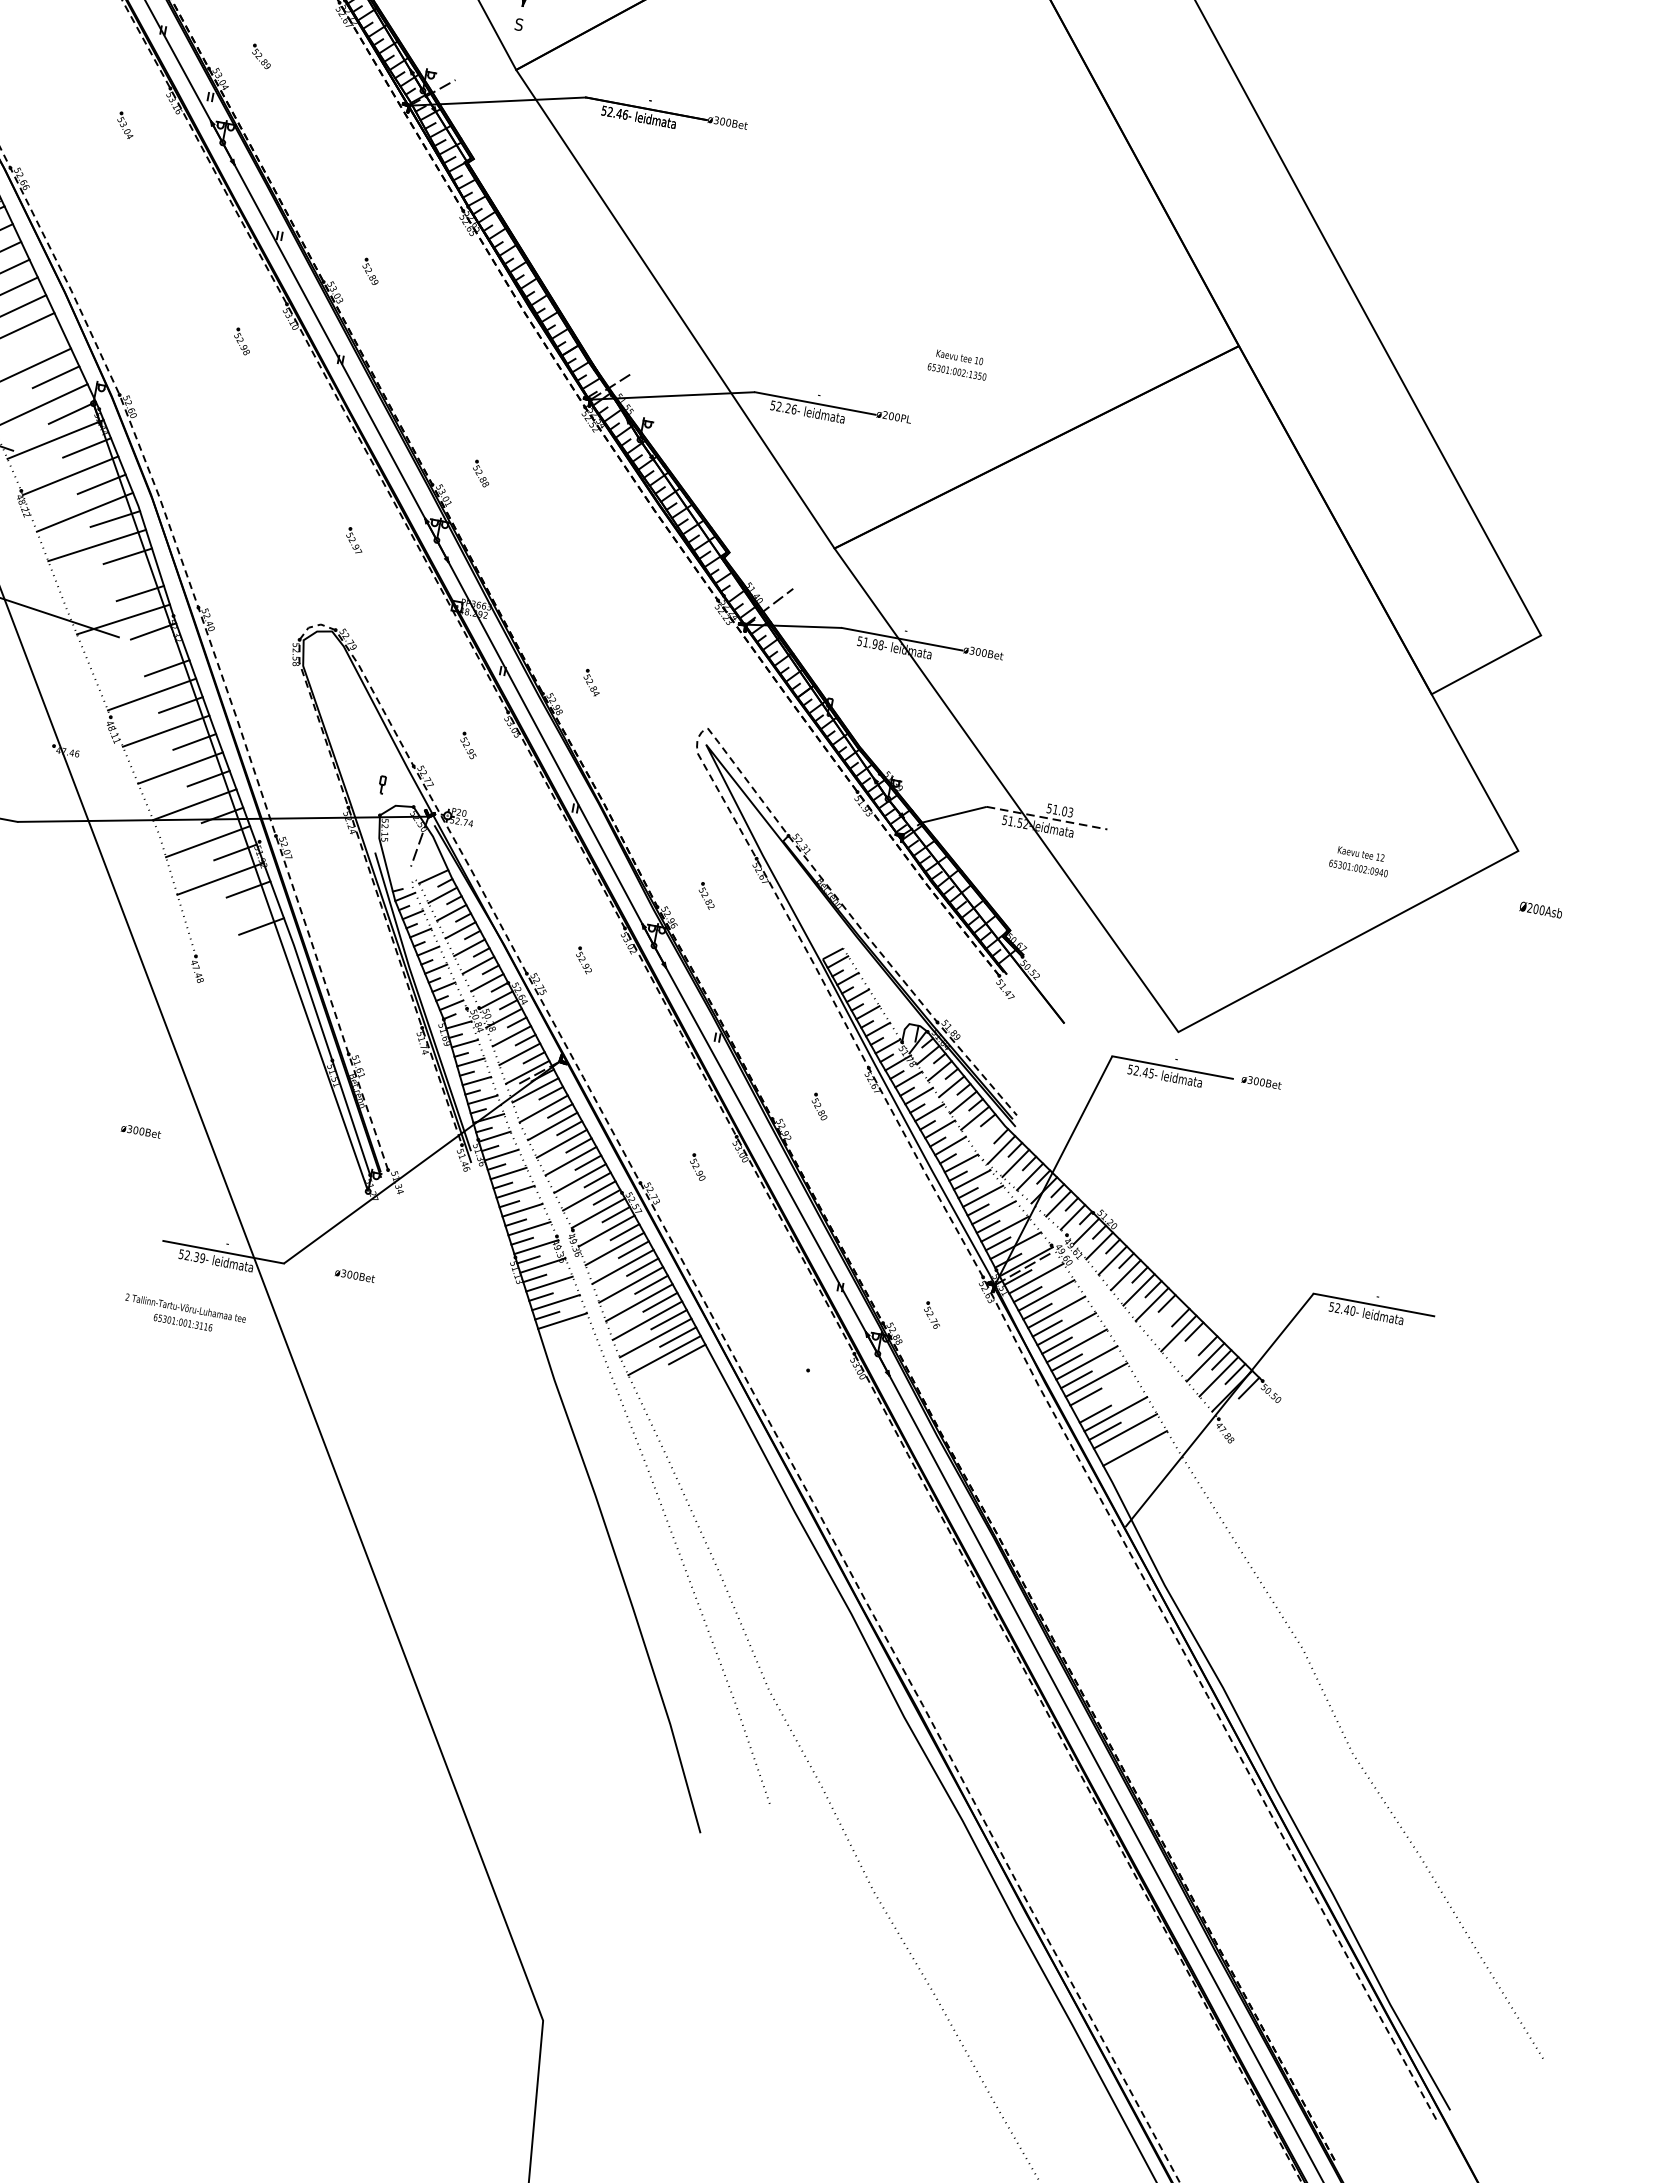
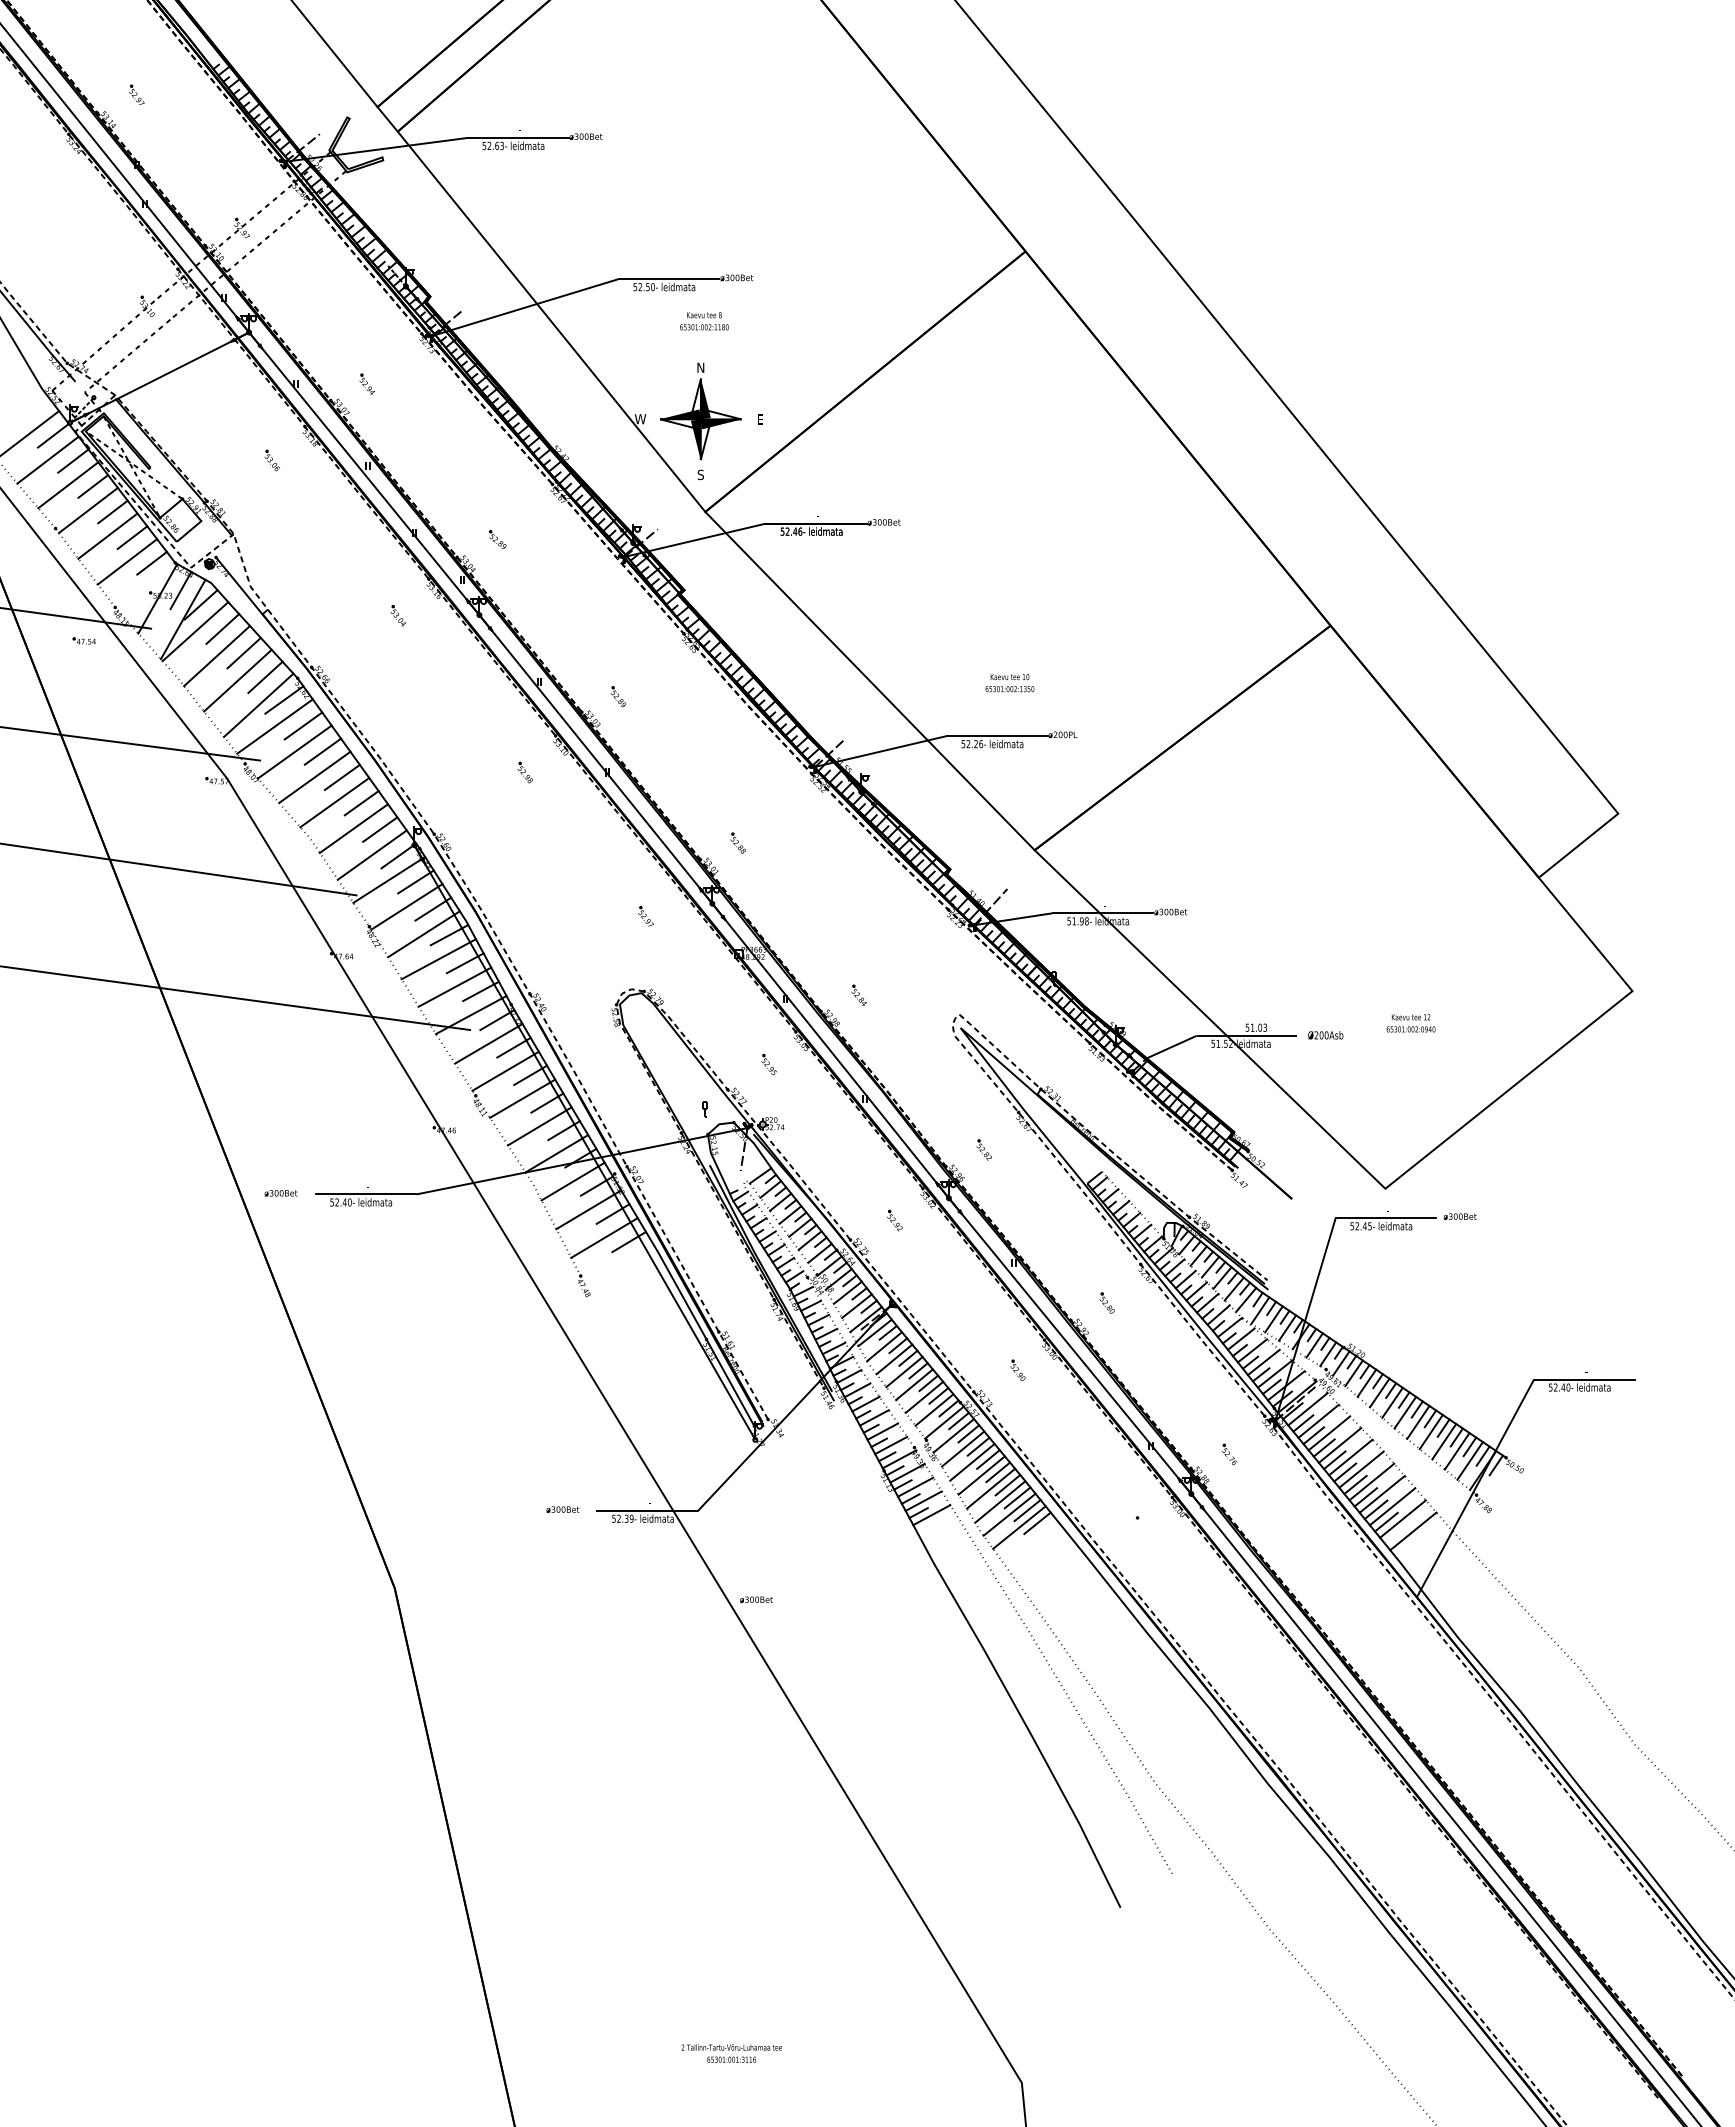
line: (39, 341) -> (361, 803), added
text: (957, 365) -> (1009, 683), moved
line: (109, 581) -> (454, 986), added
line: (137, 657) -> (488, 1043), added
line: (1047, 817) -> (1247, 1035), dashed -> solid
text: (1359, 861) -> (1410, 1023), moved
text: (1540, 910) -> (1325, 1035), moved
line: (233, 915) -> (604, 1237), added
text: (140, 1131) -> (562, 1509), moved
line: (987, 1133) -> (1246, 1299), added
text: (355, 1275) -> (756, 1599), moved
text: (184, 1315) -> (731, 2053), moved
line: (1165, 1318) -> (1418, 1421), added
line: (1192, 1347) -> (1444, 1441), added
line: (1105, 1397) -> (1381, 1494), added

